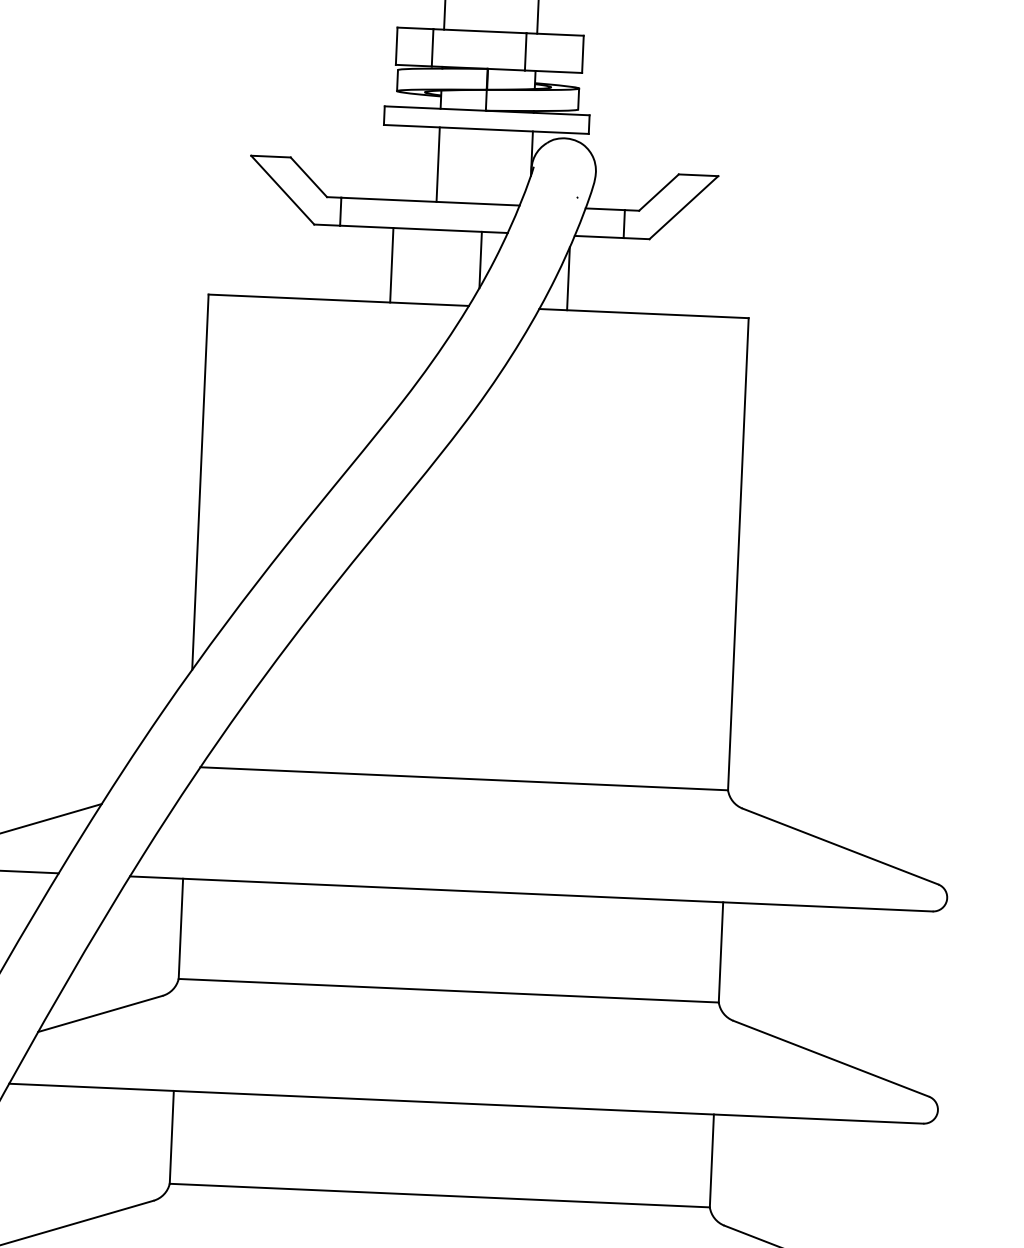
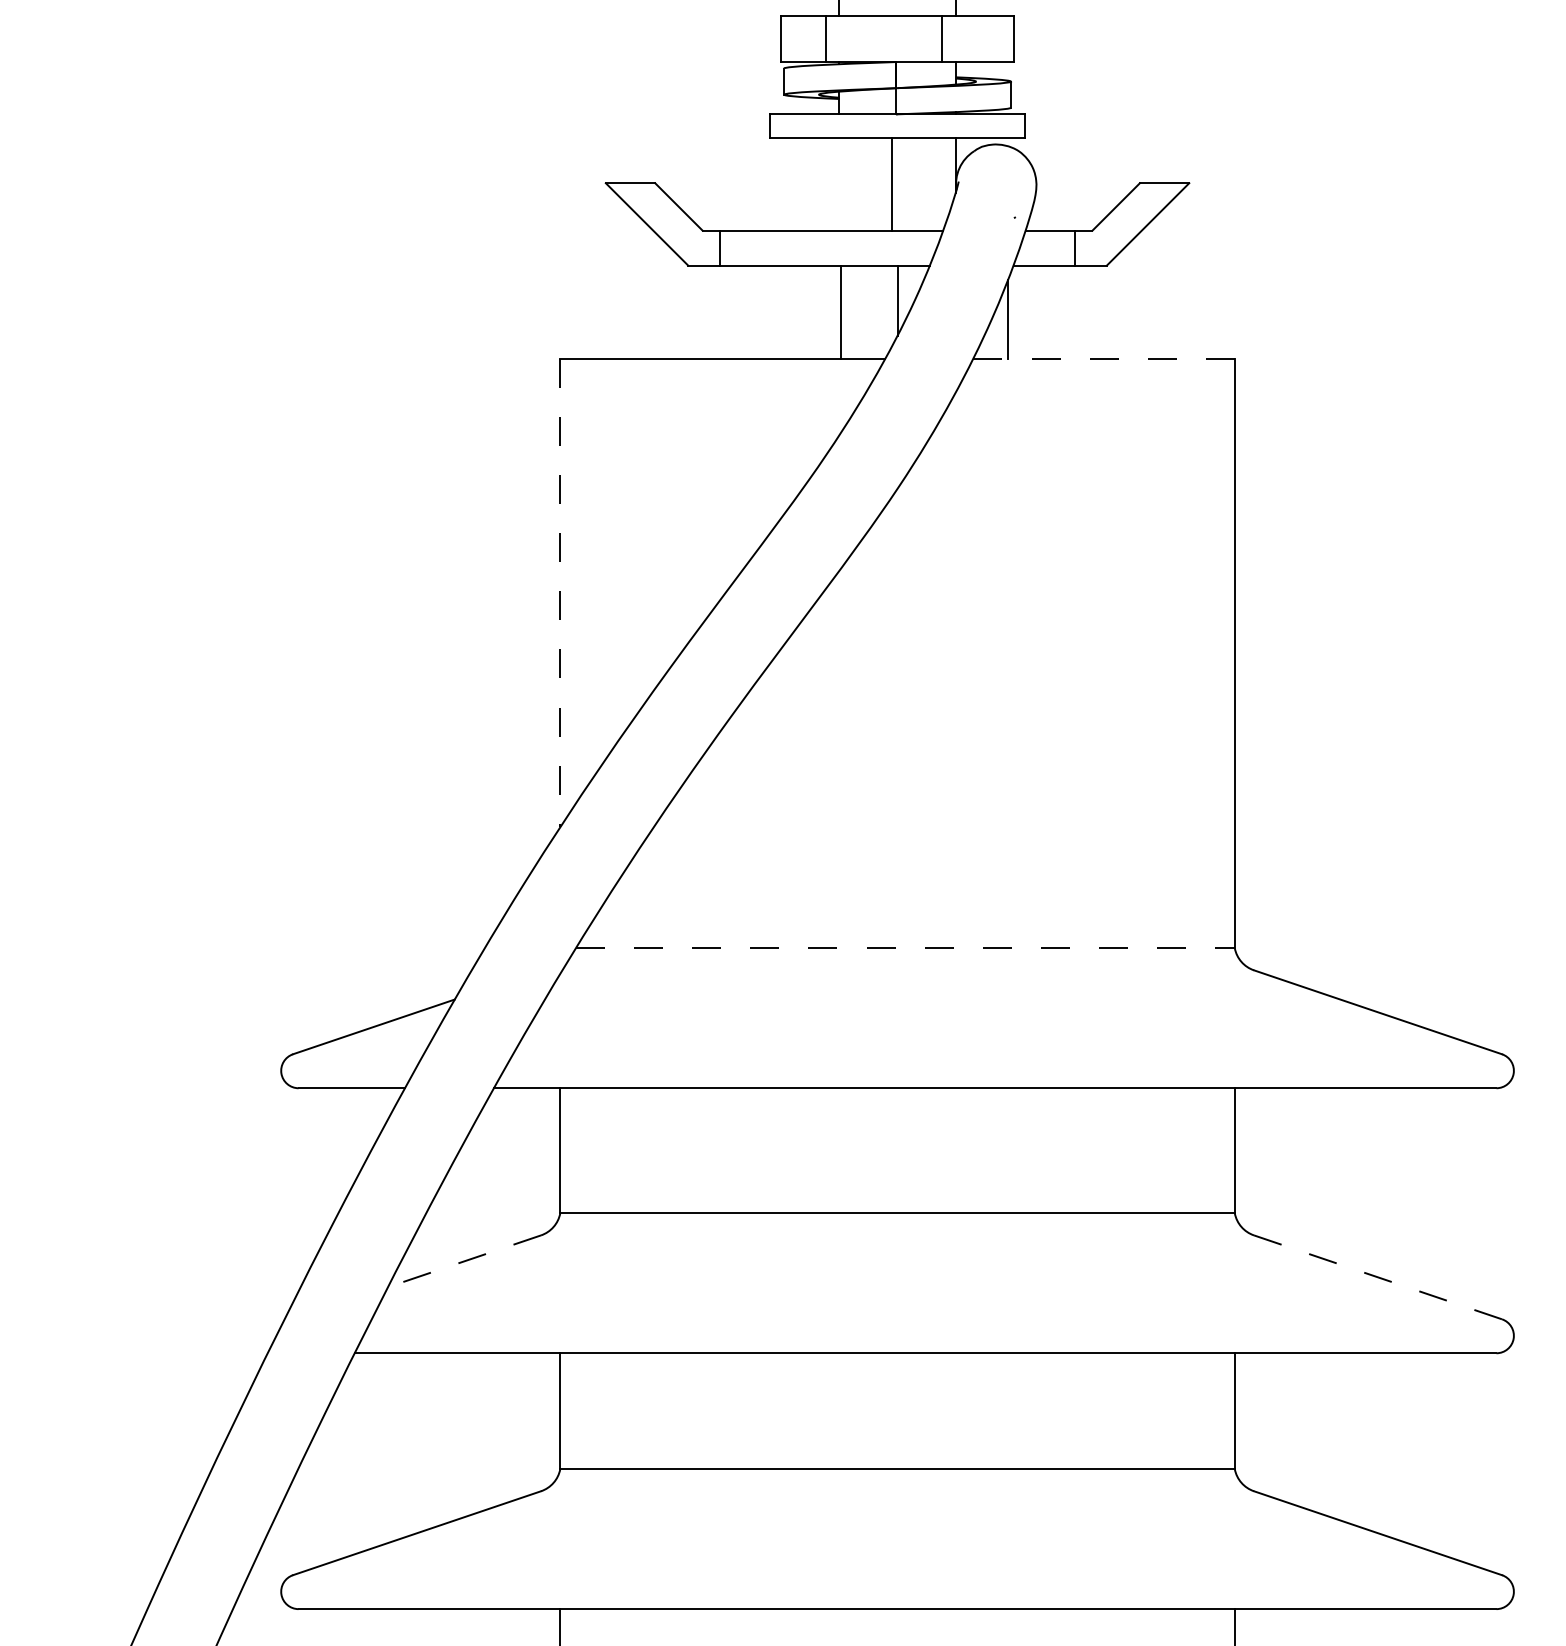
line: (438, 164) -> (892, 183), moved
line: (392, 264) -> (841, 311), moved
line: (644, 313) -> (1104, 358), solid -> dashed
line: (200, 482) -> (560, 593), solid -> dashed
line: (464, 778) -> (905, 948), solid -> dashed
line: (100, 1014) -> (464, 1261), solid -> dashed
line: (831, 1058) -> (1378, 1277), solid -> dashed

